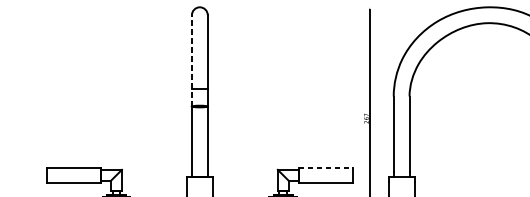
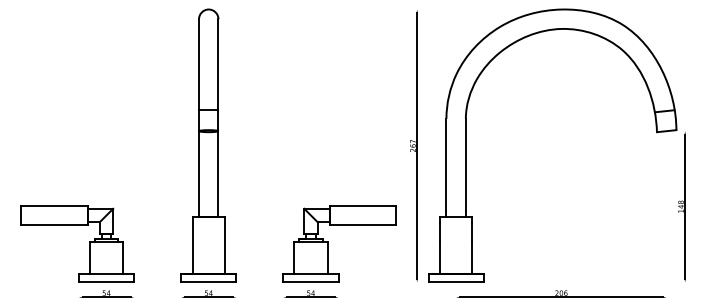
line: (192, 61) -> (199, 75), dashed -> solid
line: (326, 167) -> (363, 206), dashed -> solid

